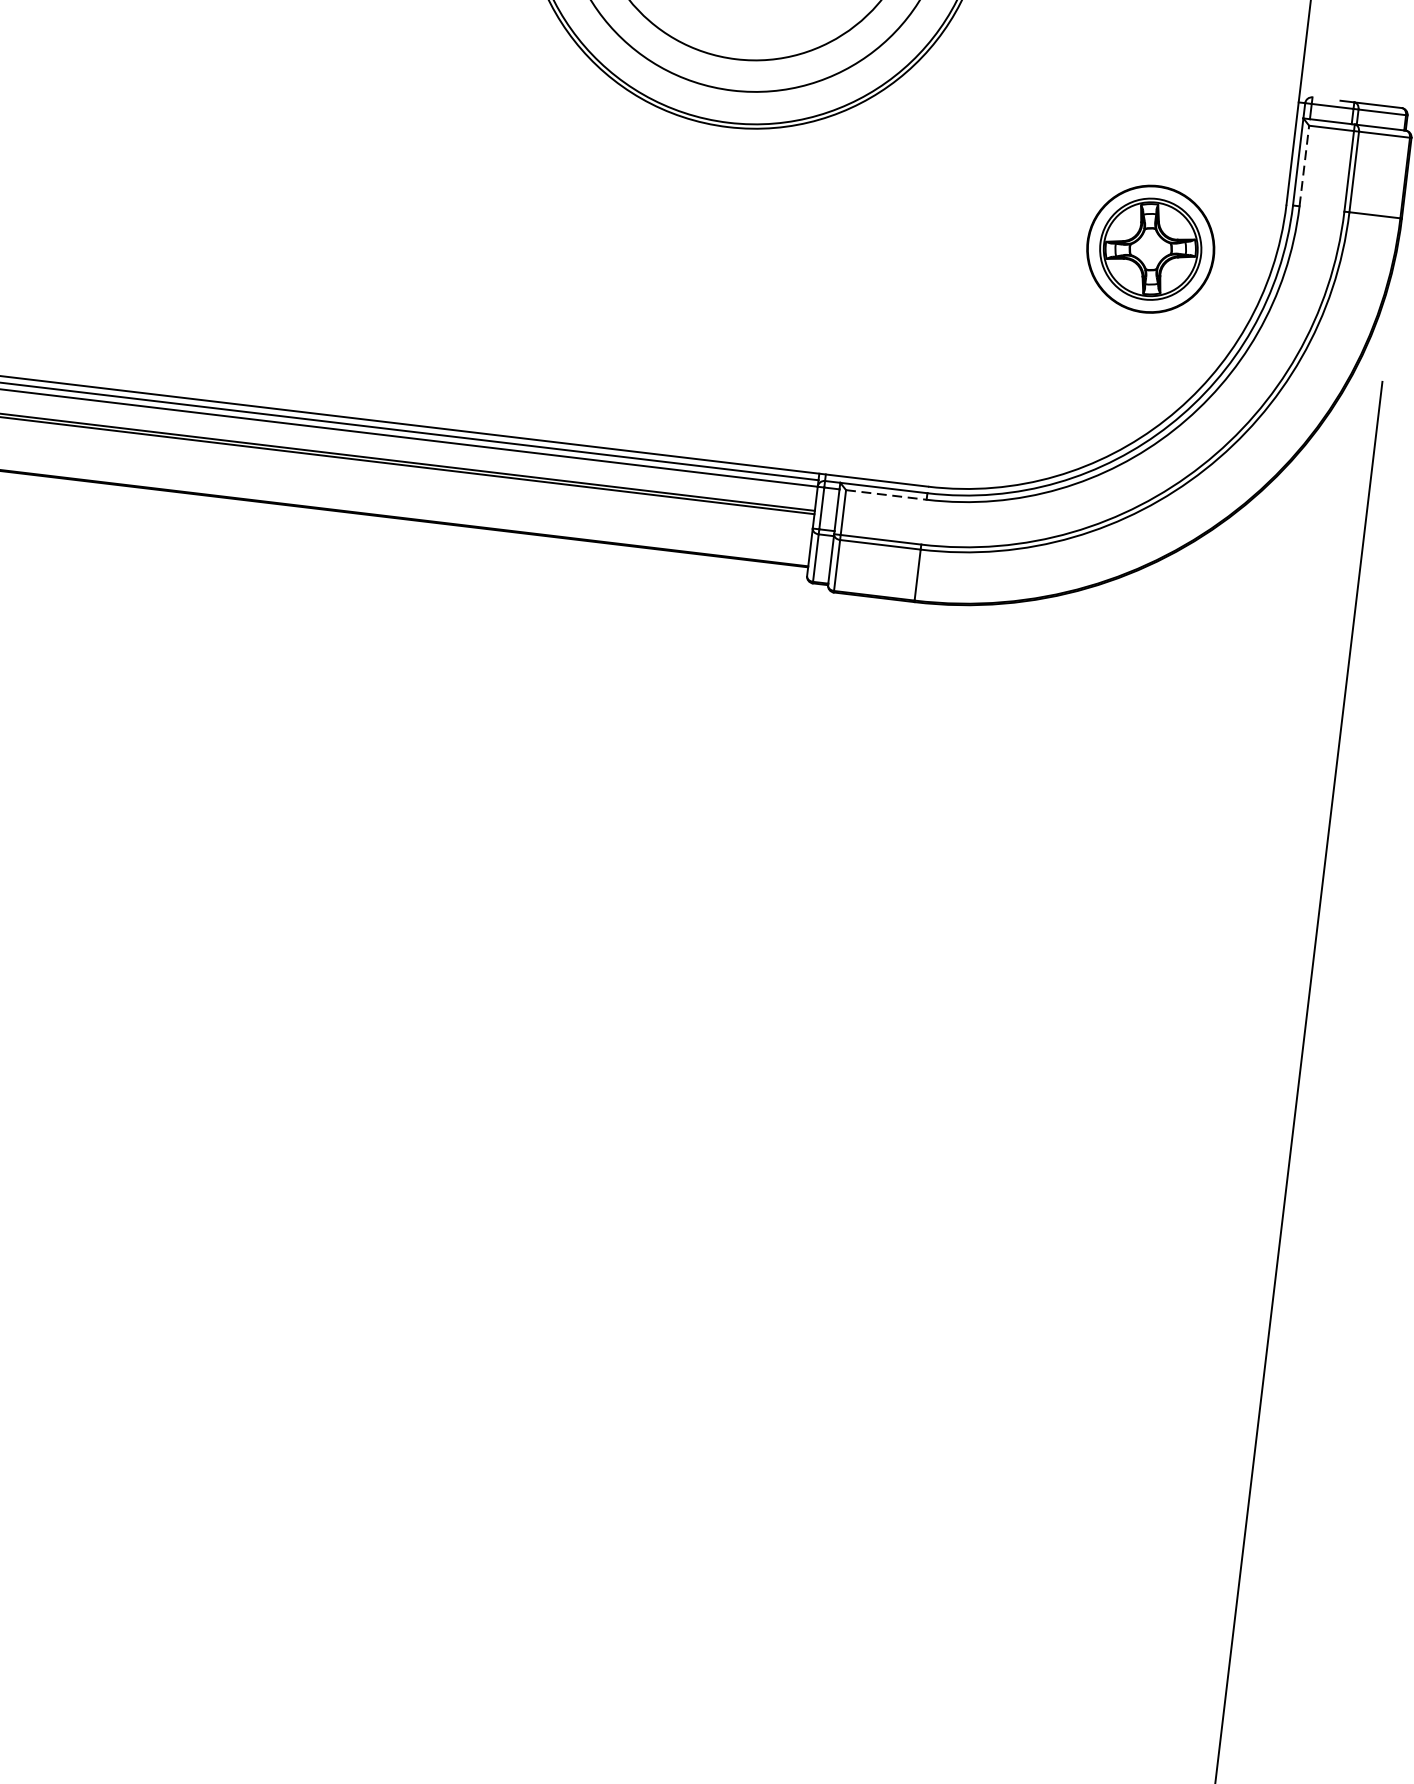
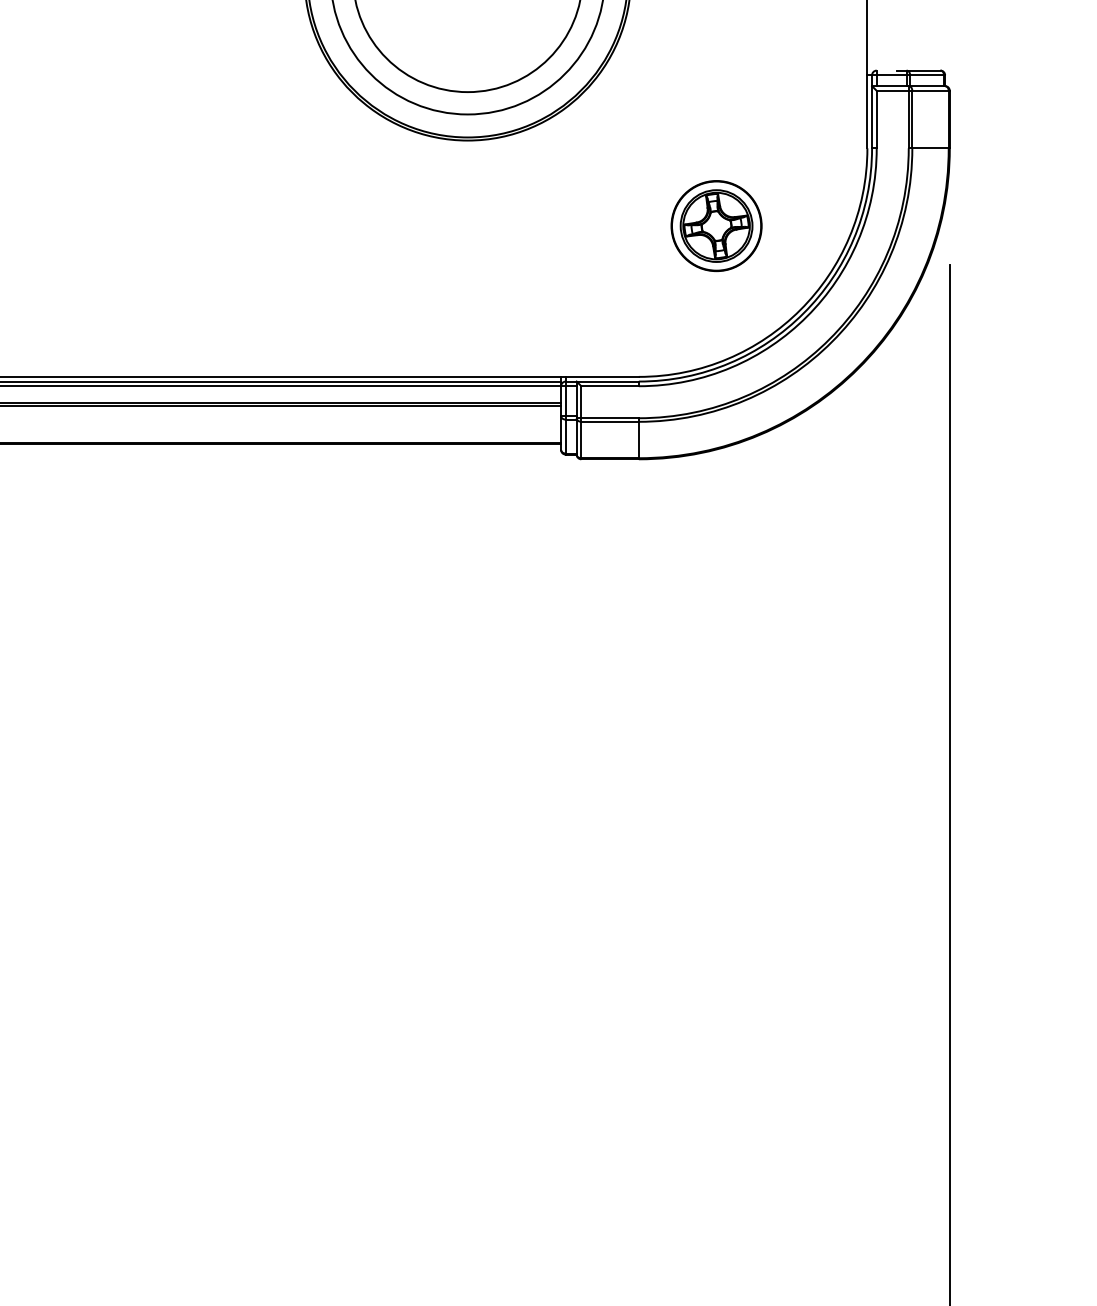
line: (1304, 165) -> (876, 119), dashed -> solid
part: (1150, 249) -> (716, 226), moved
line: (886, 495) -> (610, 386), dashed -> solid

